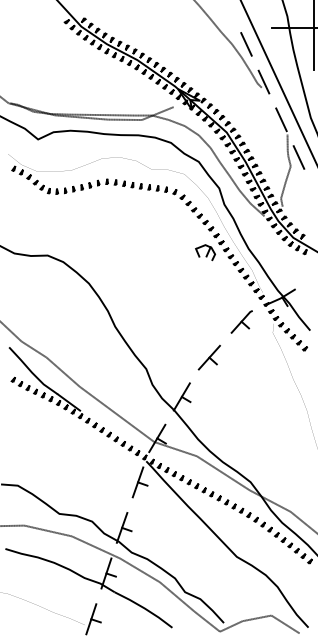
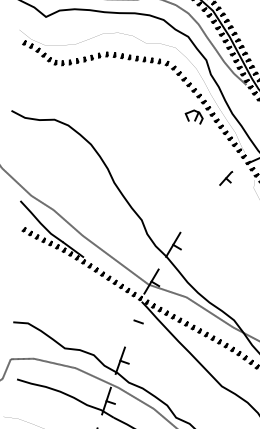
part: (241, 321) -> (226, 178), size x0.7
part: (208, 357) -> (196, 209), removed
line: (137, 482) -> (133, 320), removed

